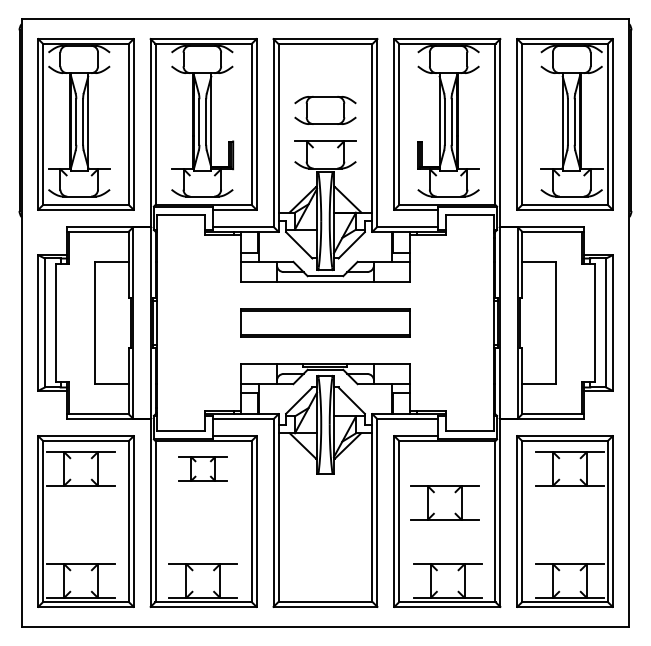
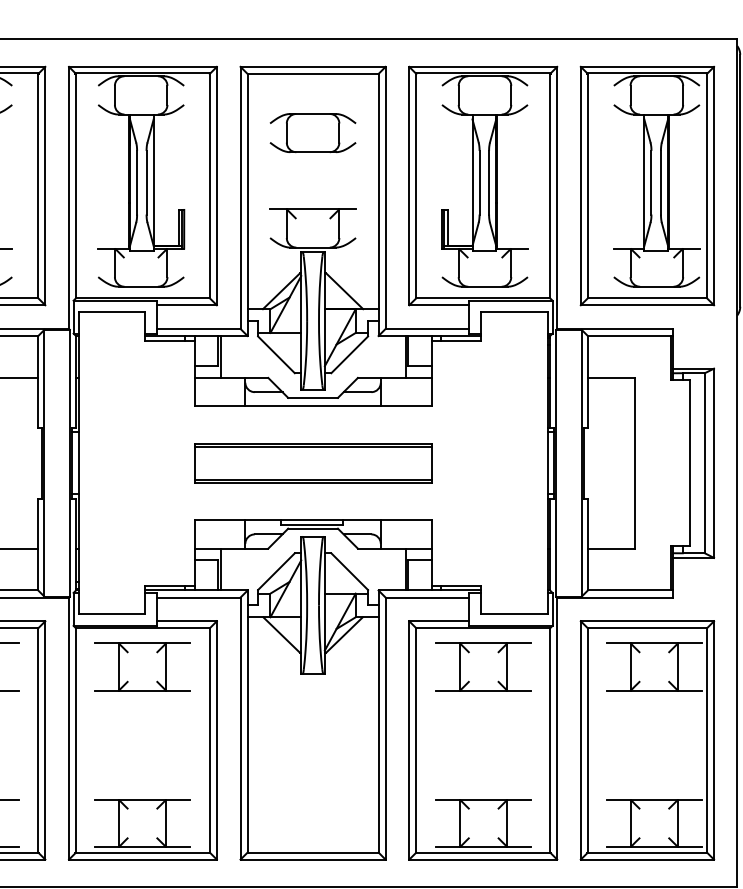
part: (325, 110) -> (313, 133), moved
part: (202, 468) -> (141, 666), size x1.43
part: (444, 502) -> (483, 666), moved

